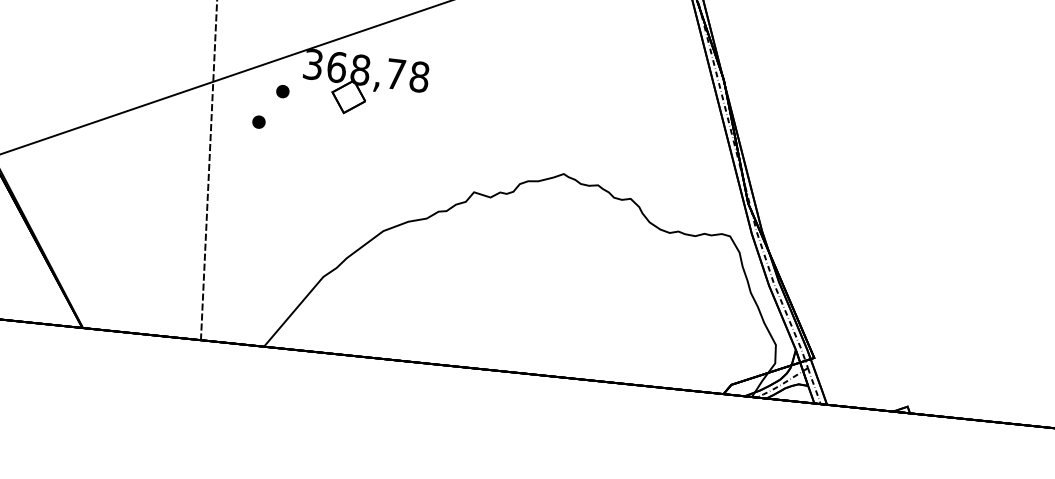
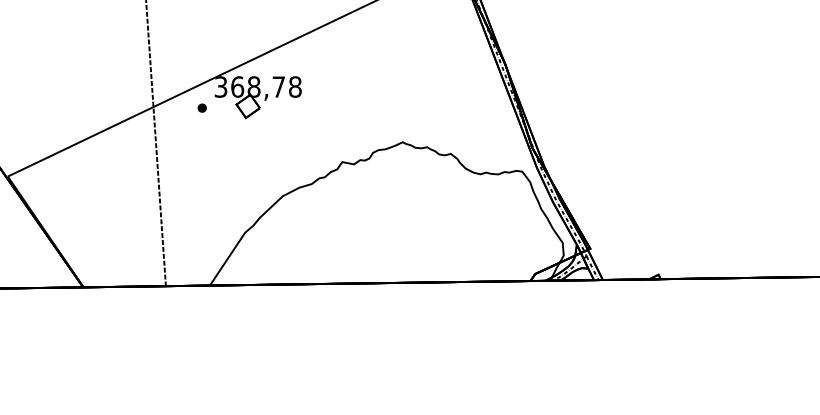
part: (257, 121) -> (187, 130), removed

